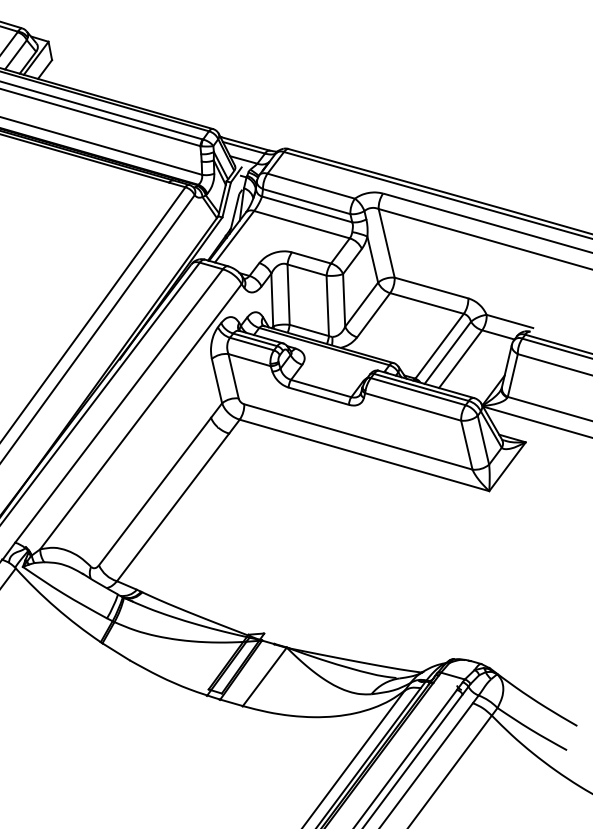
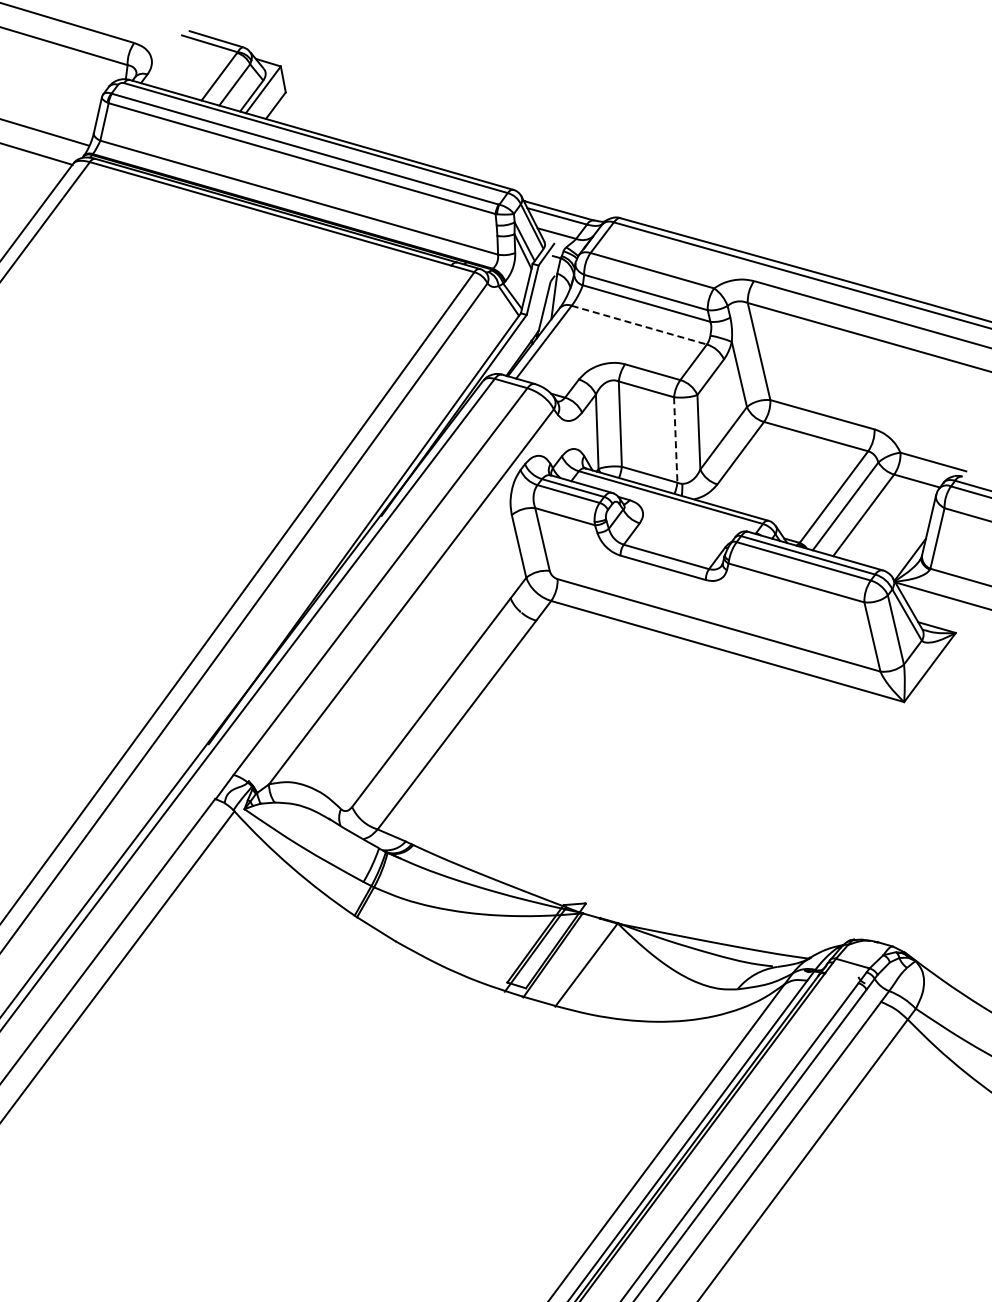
line: (302, 224) -> (639, 325), solid -> dashed
line: (327, 305) -> (675, 439), solid -> dashed

